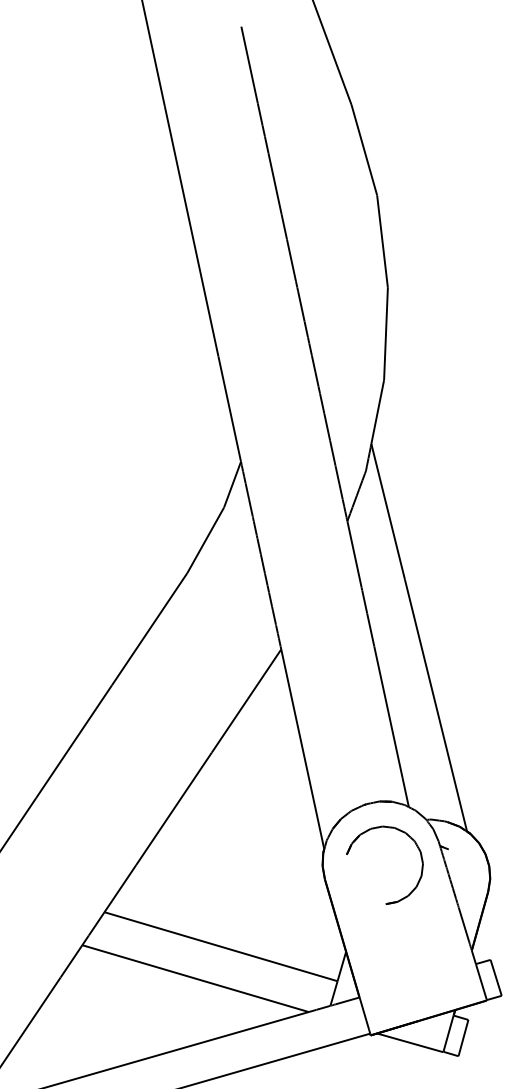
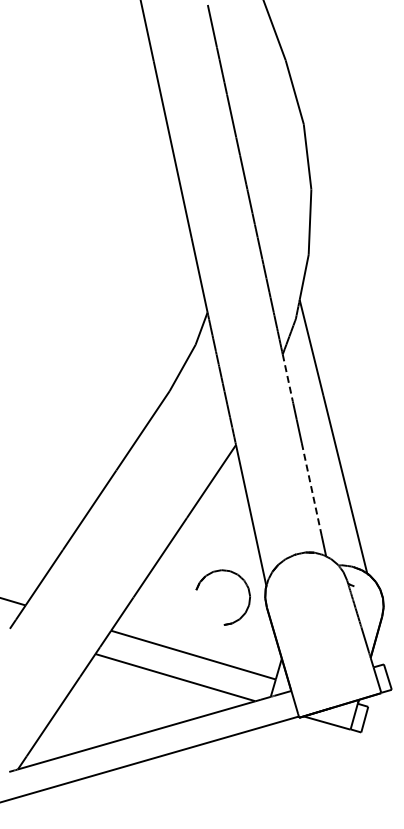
line: (354, 553) -> (287, 377), solid -> dashed
line: (388, 712) -> (311, 489), solid -> dashed
part: (356, 841) -> (203, 580), moved

